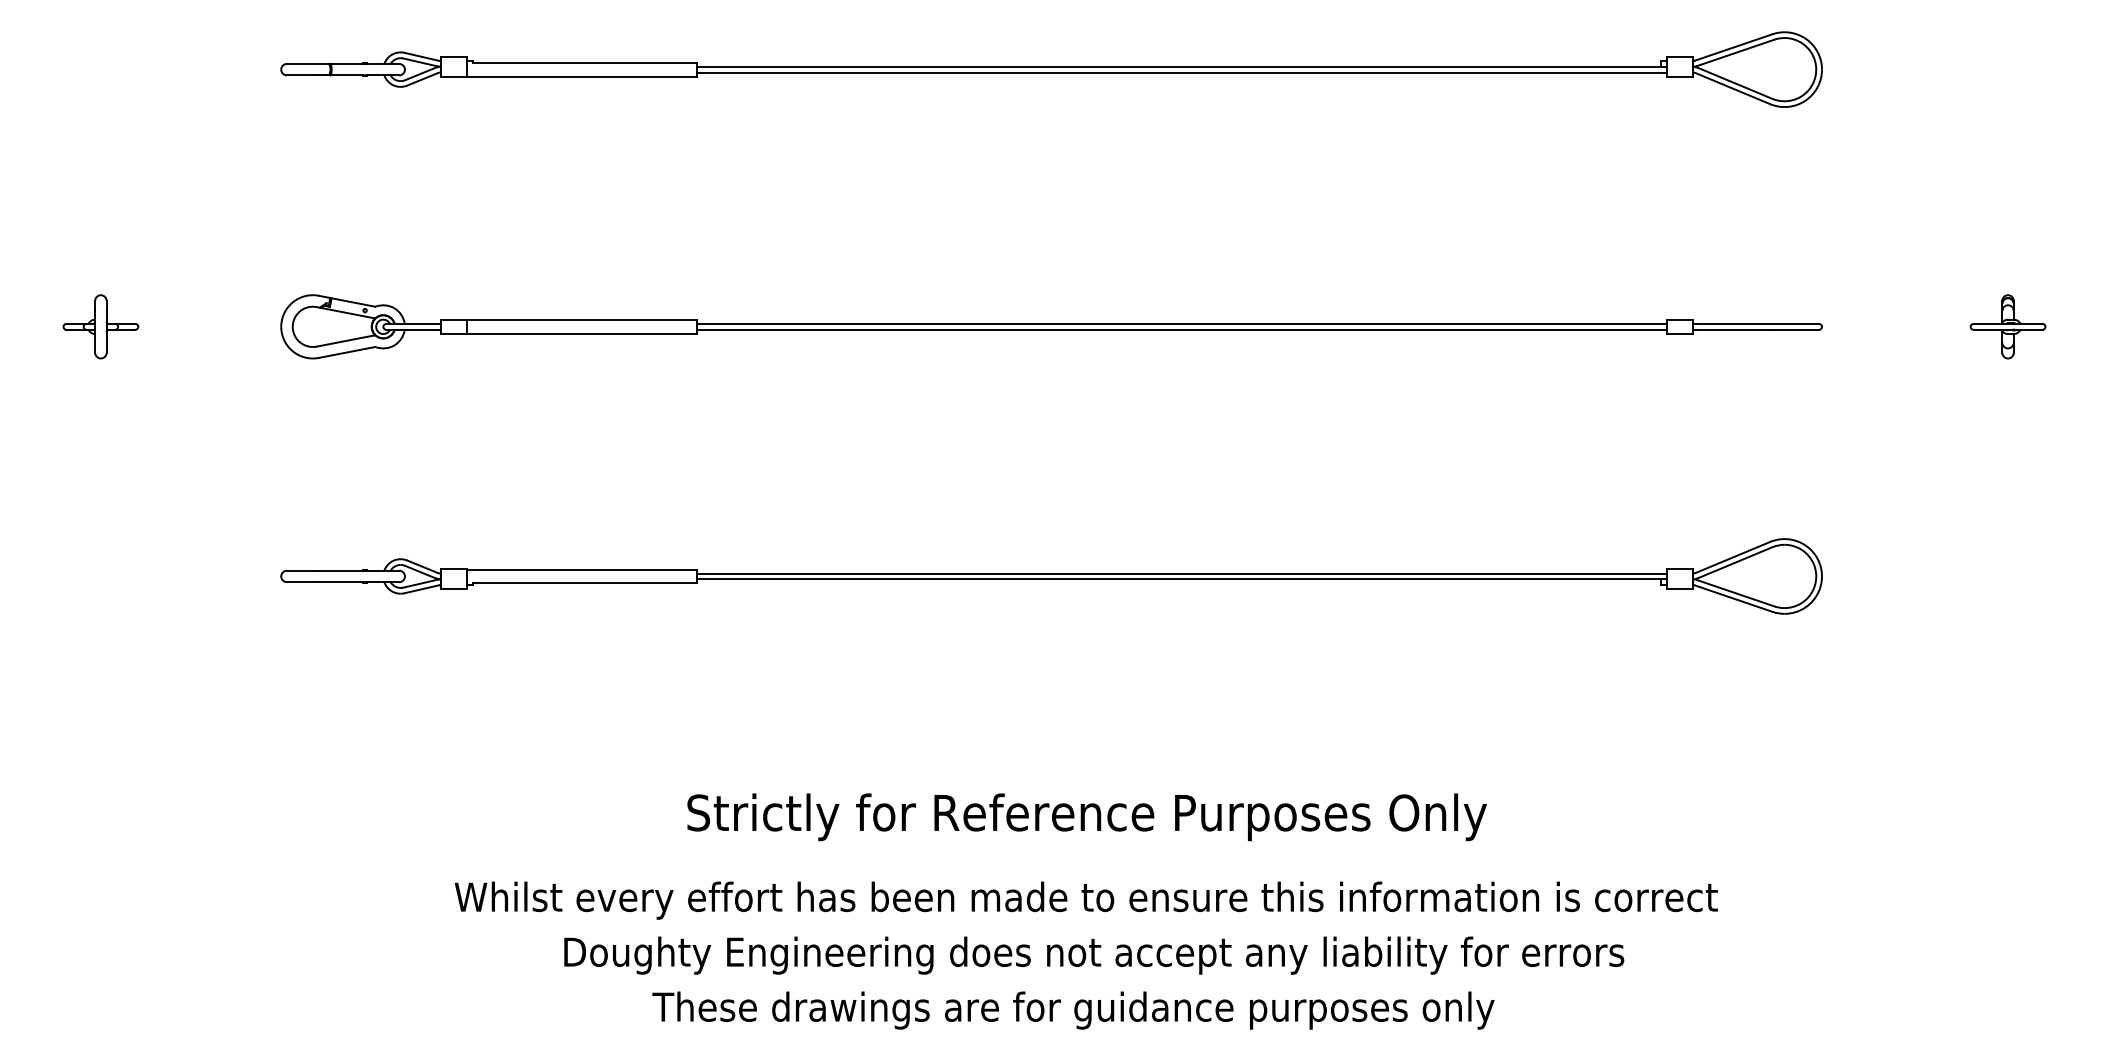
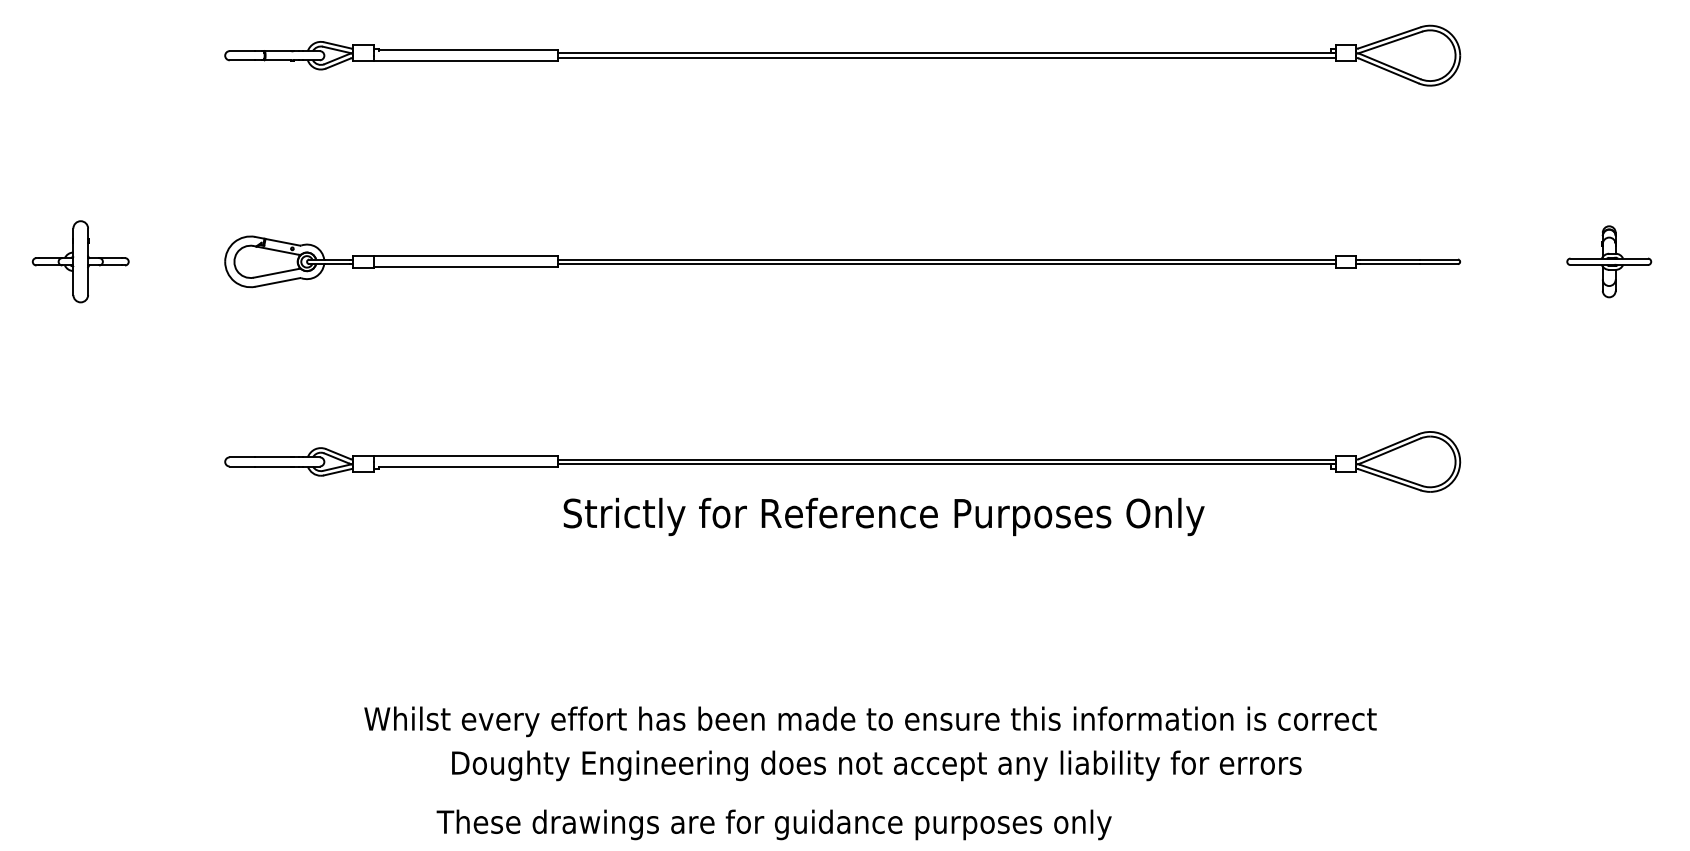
part: (100, 326) -> (80, 261), size x1.6
part: (2008, 326) -> (1609, 261), size x1.4
text: (1086, 816) -> (883, 516), moved
text: (1072, 1010) -> (773, 824), moved

